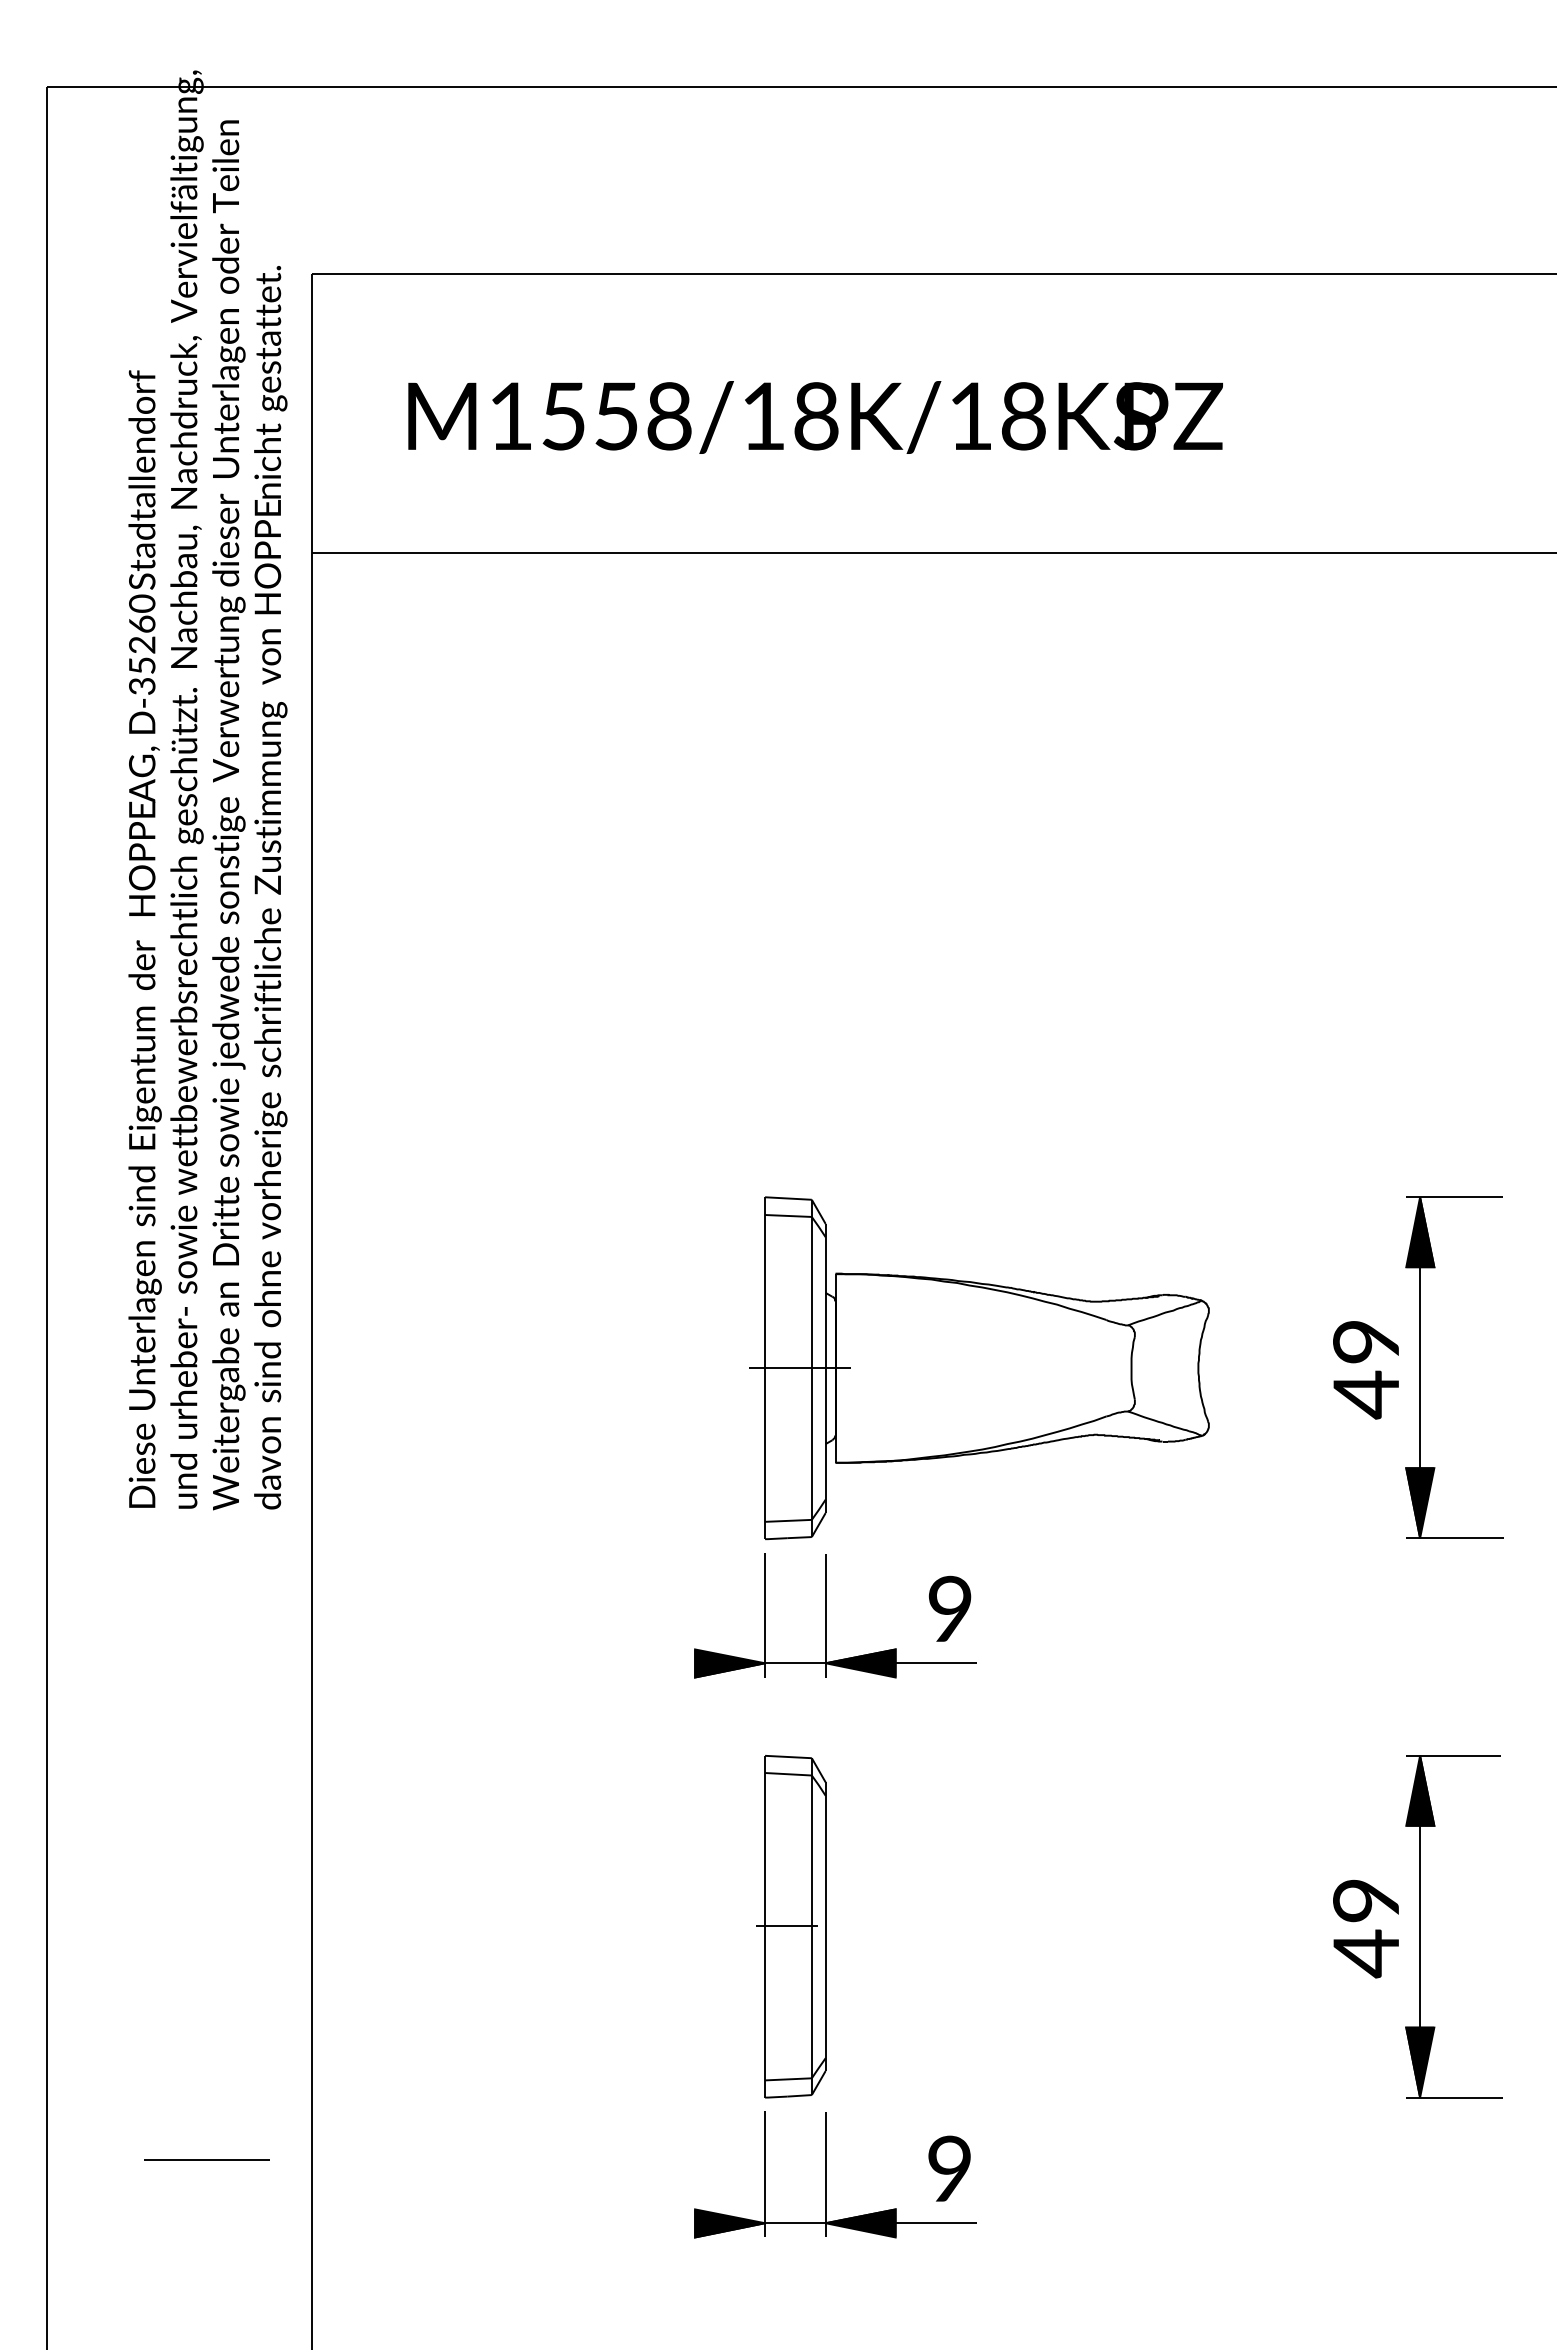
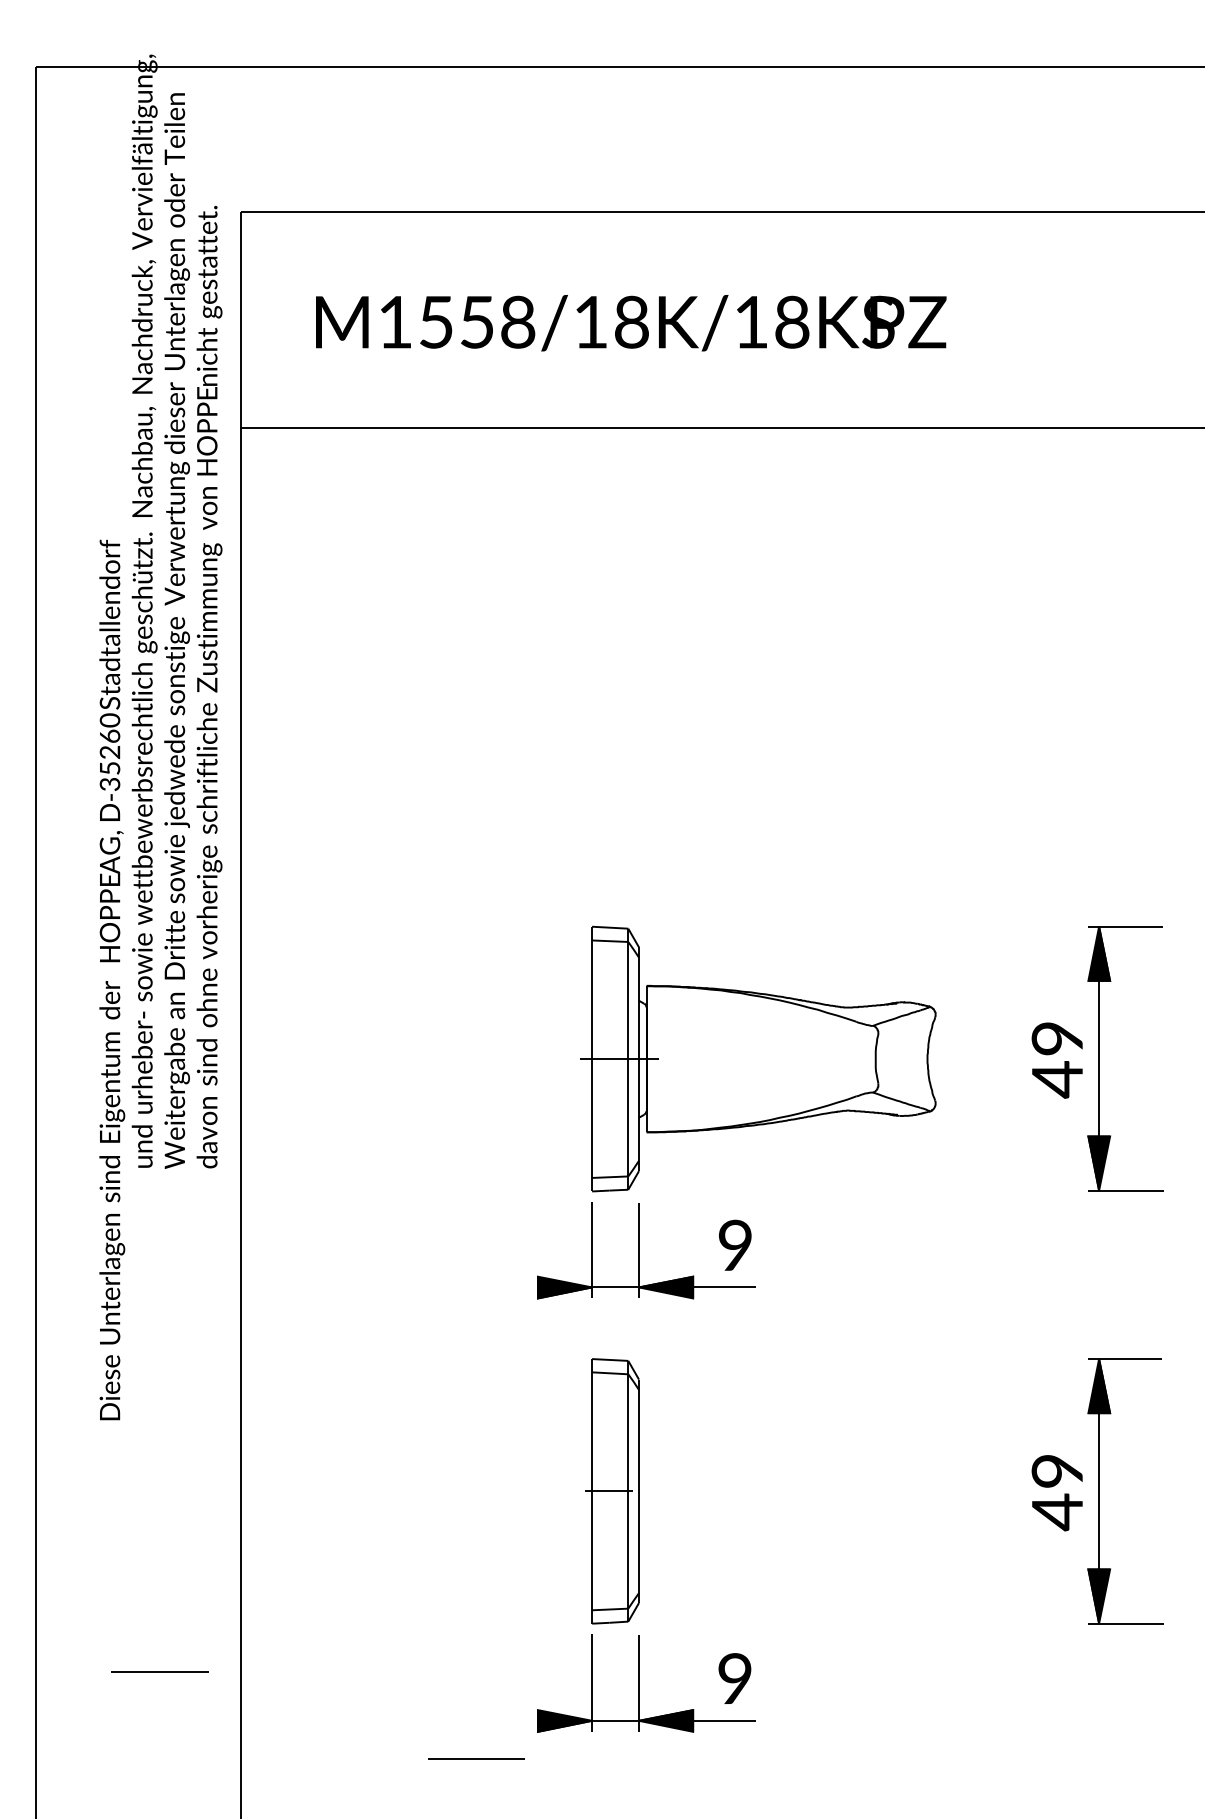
text: (144, 938) -> (111, 979), moved
line: (615, 2272) -> (476, 1758), added

